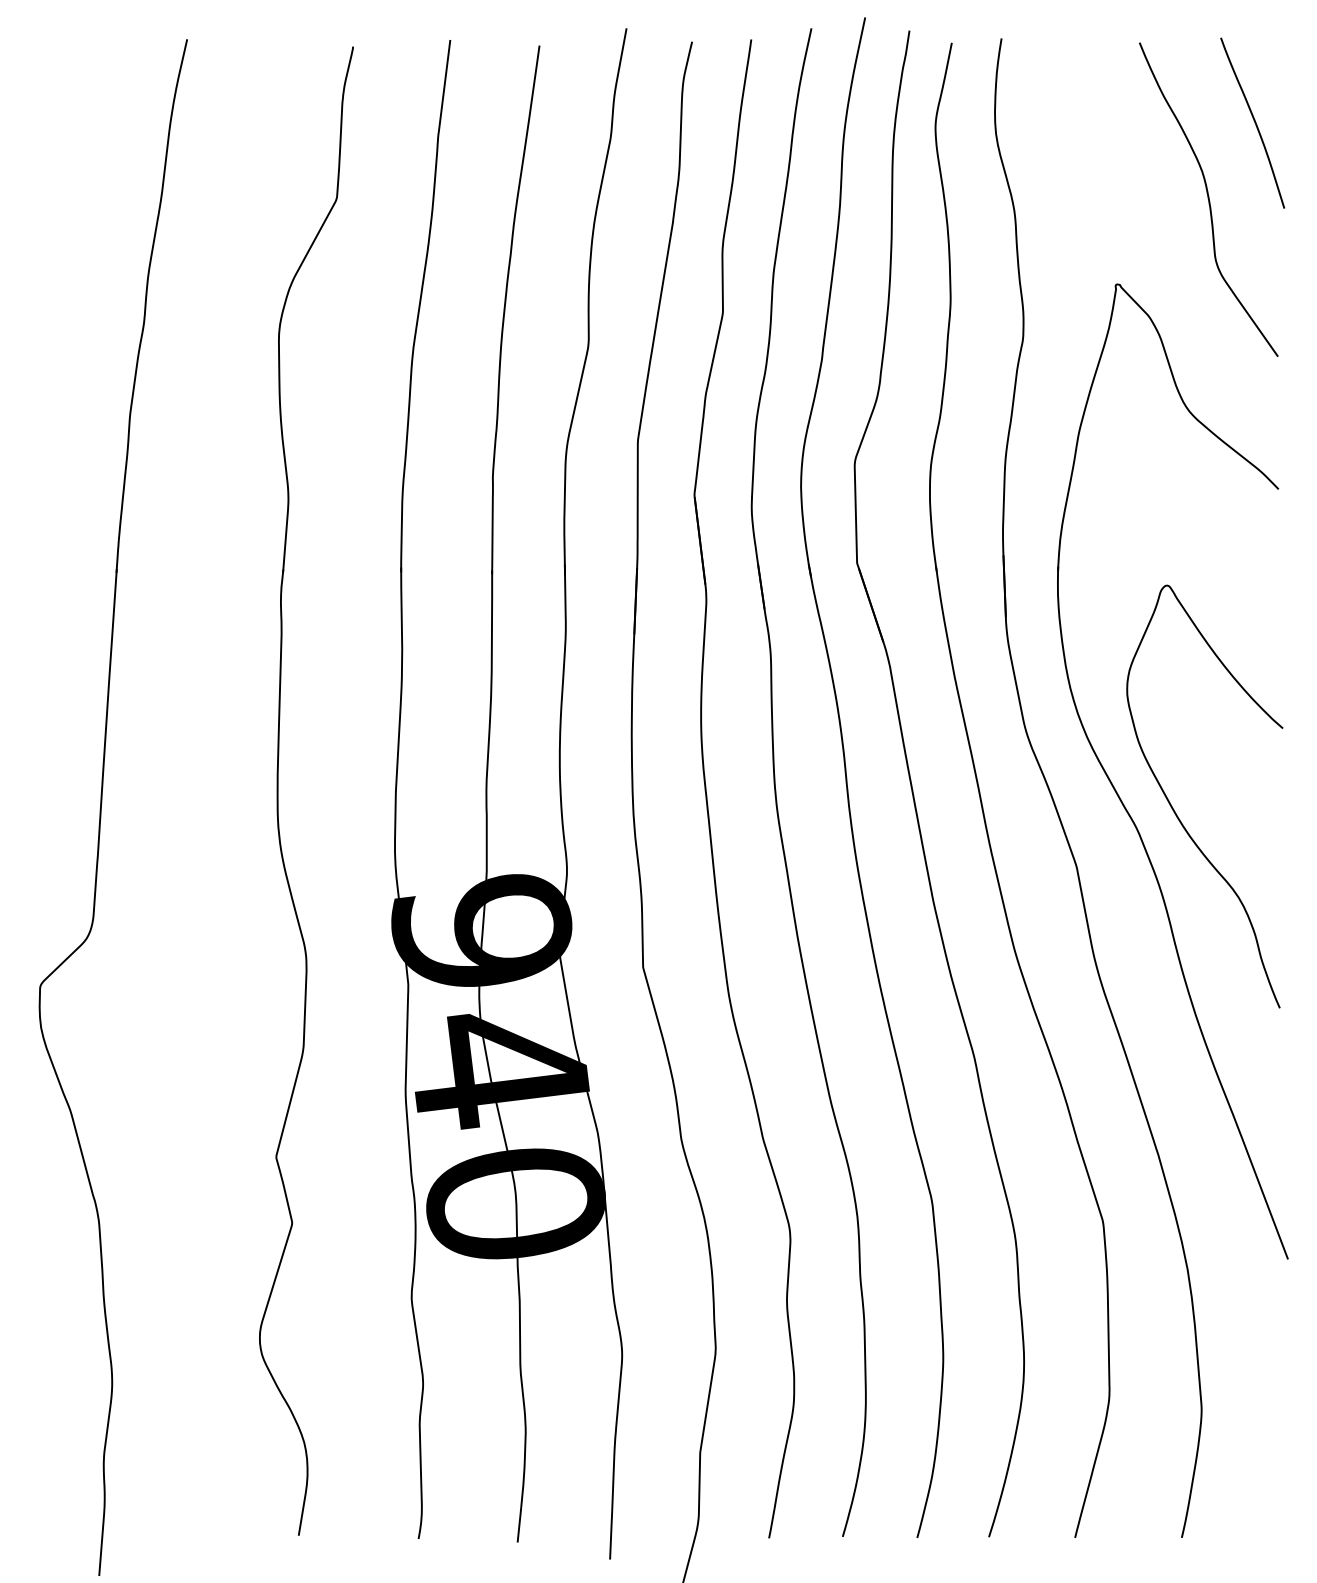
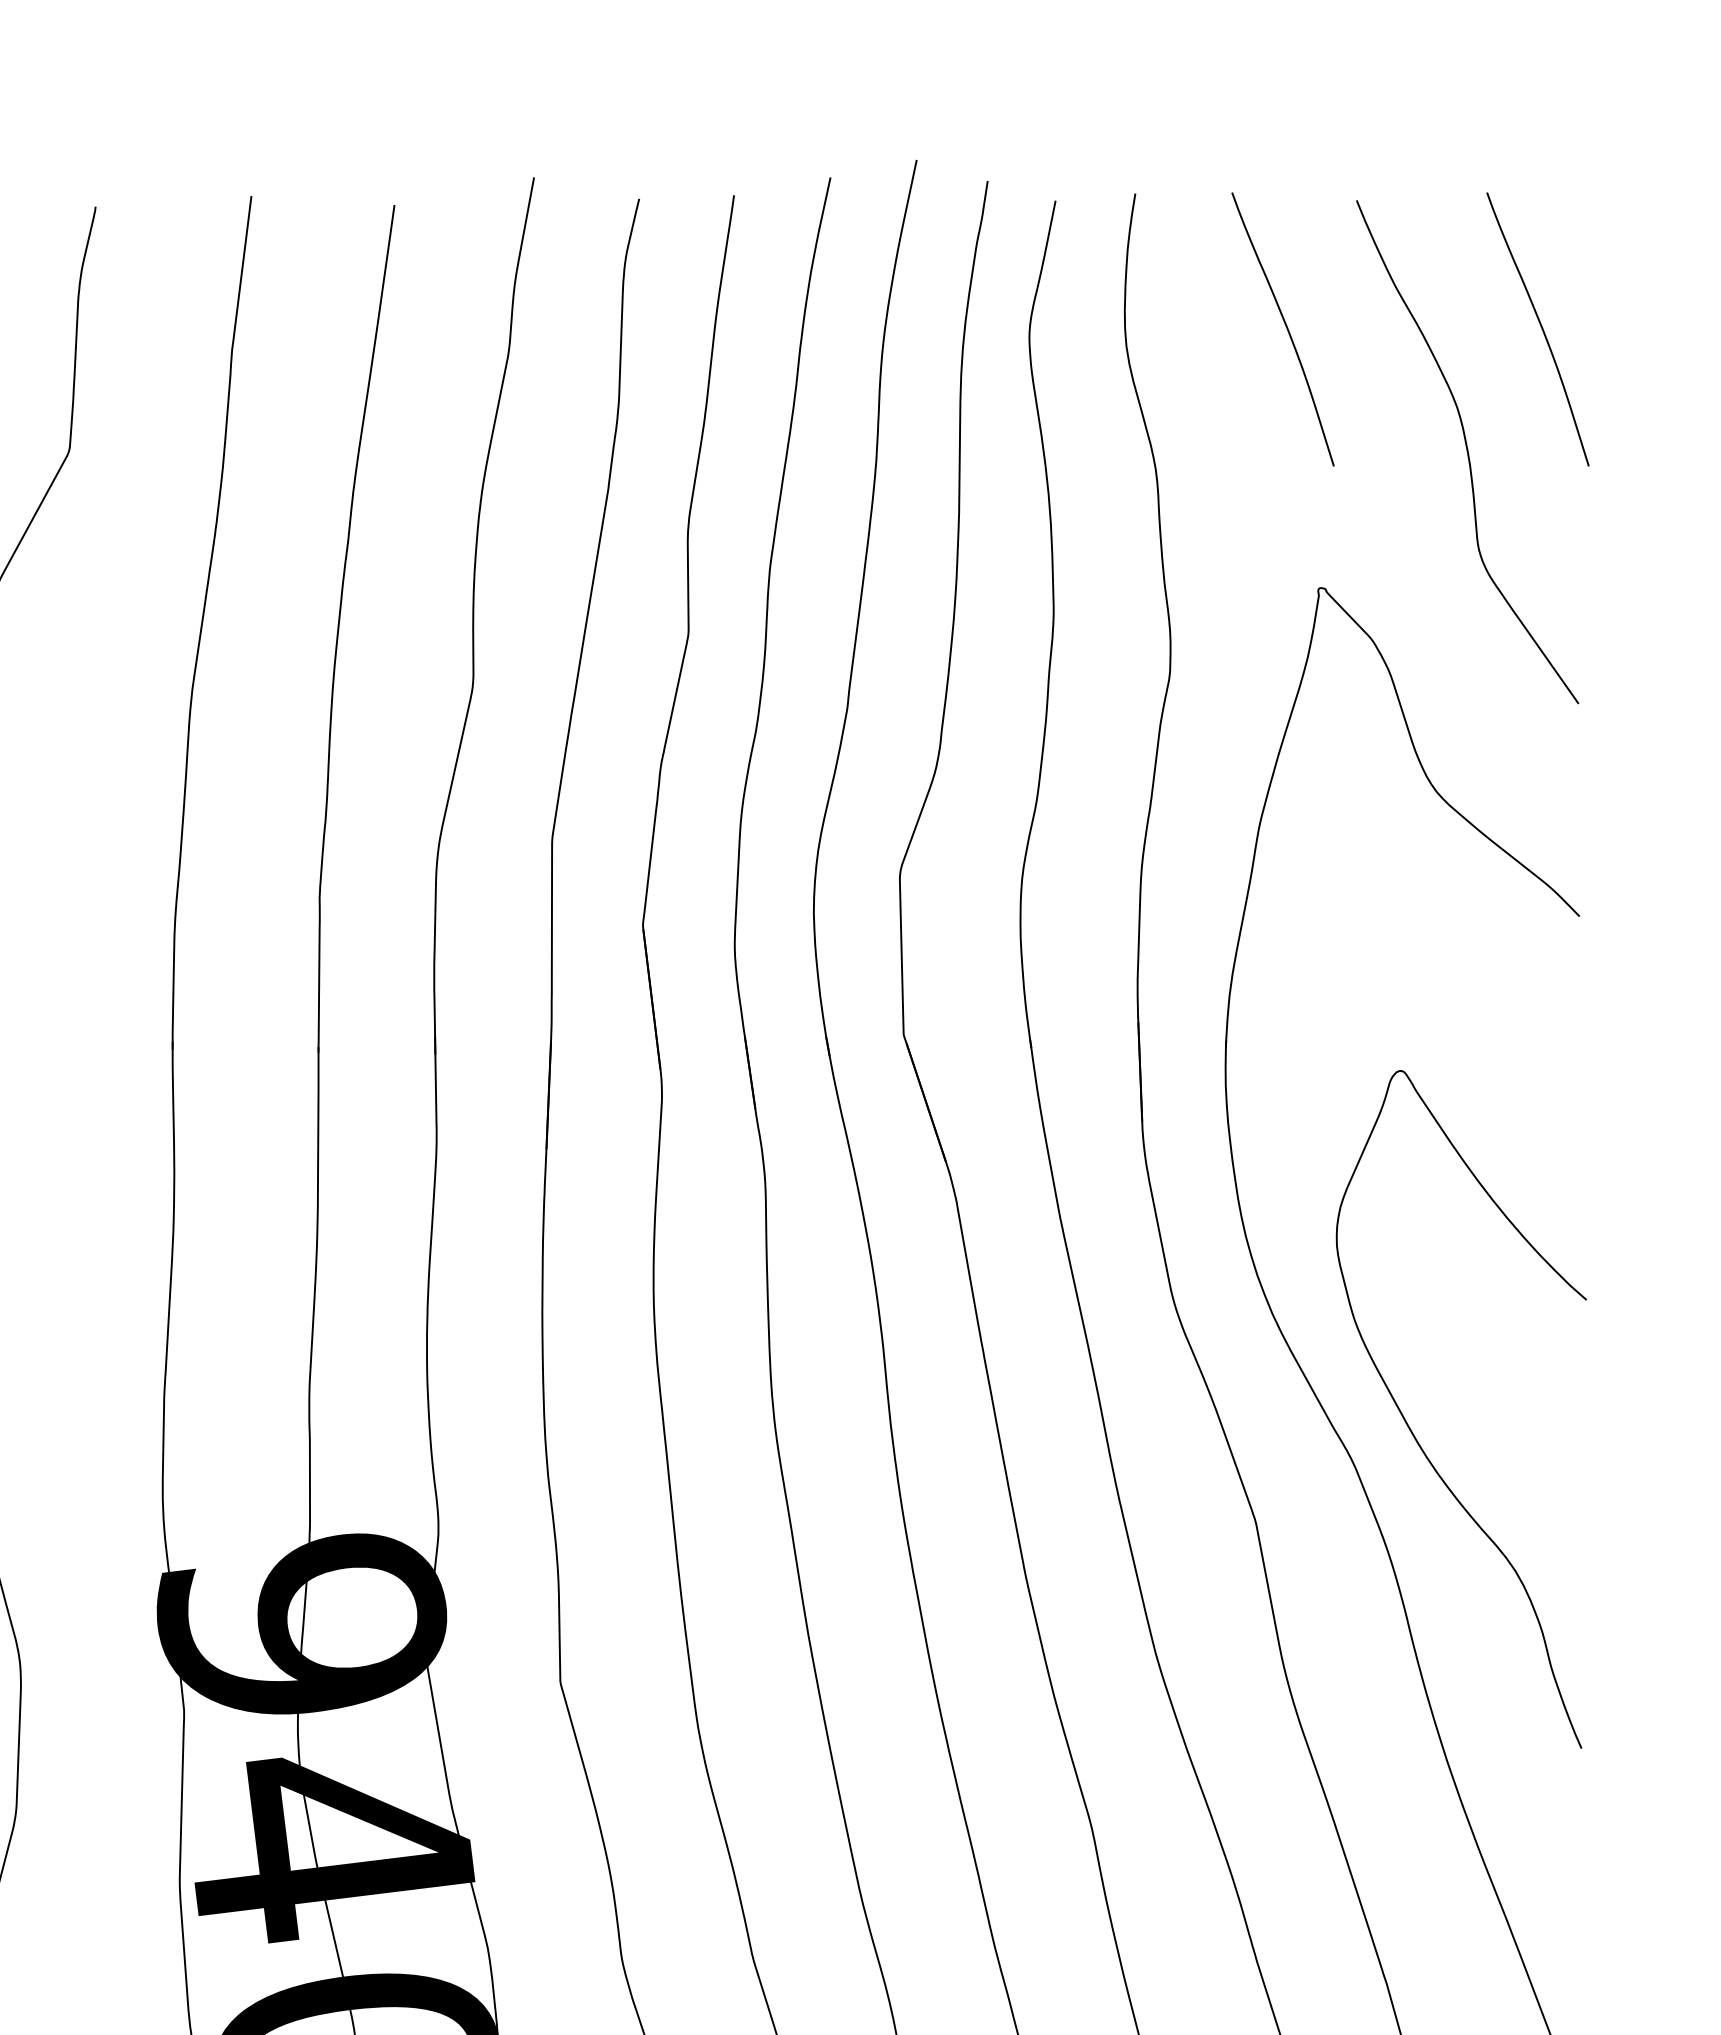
curve: (1095, 122) -> (1285, 328), added

